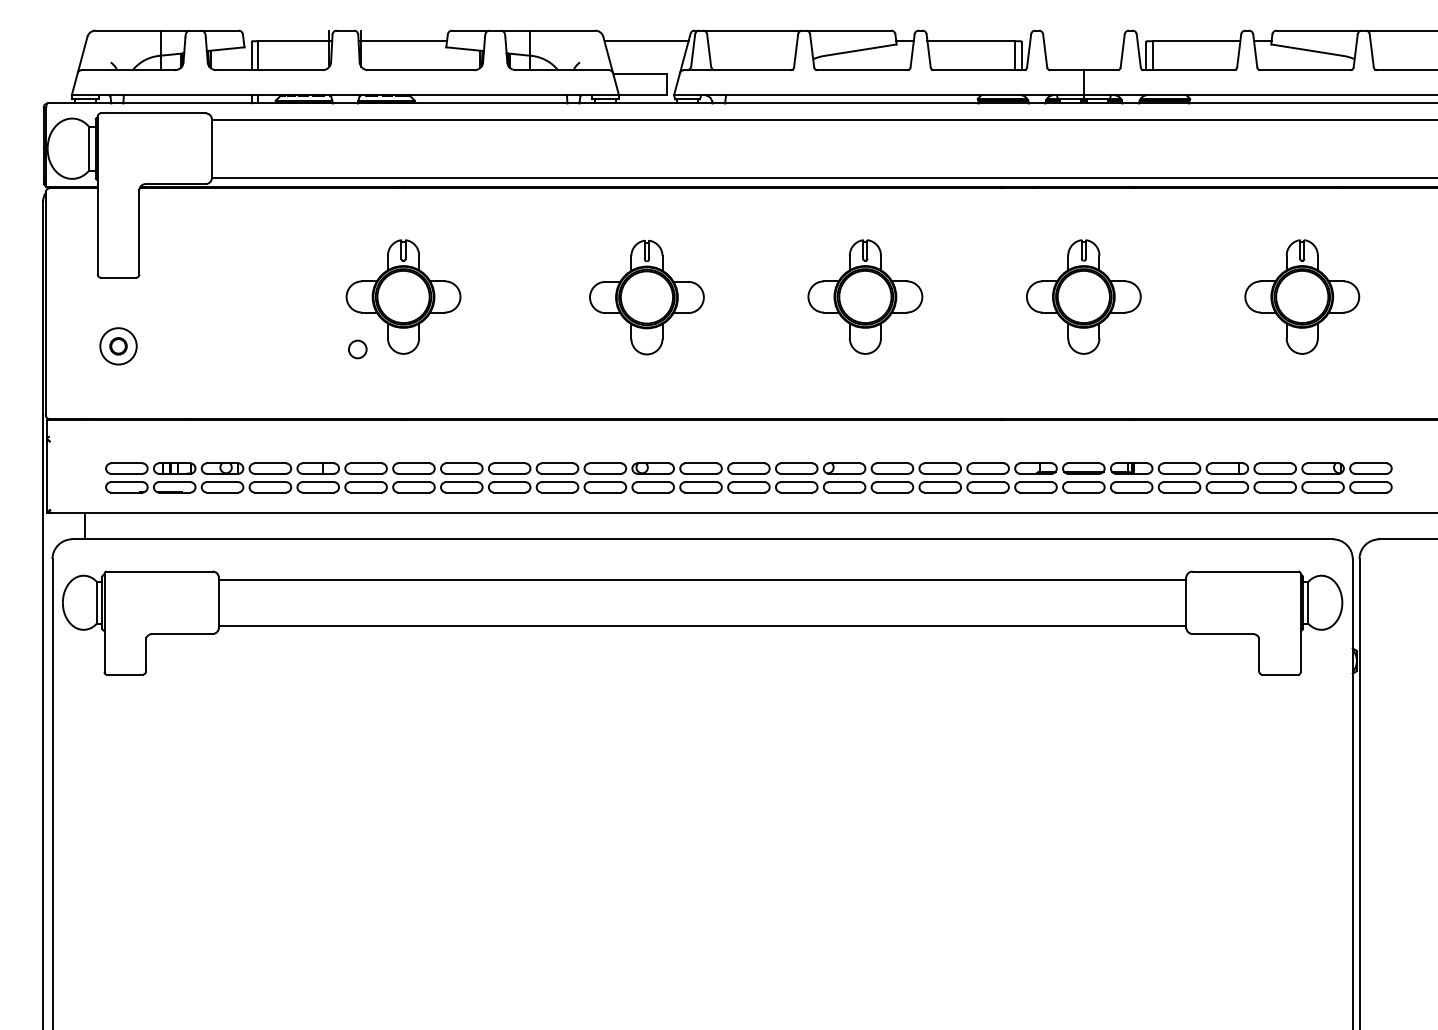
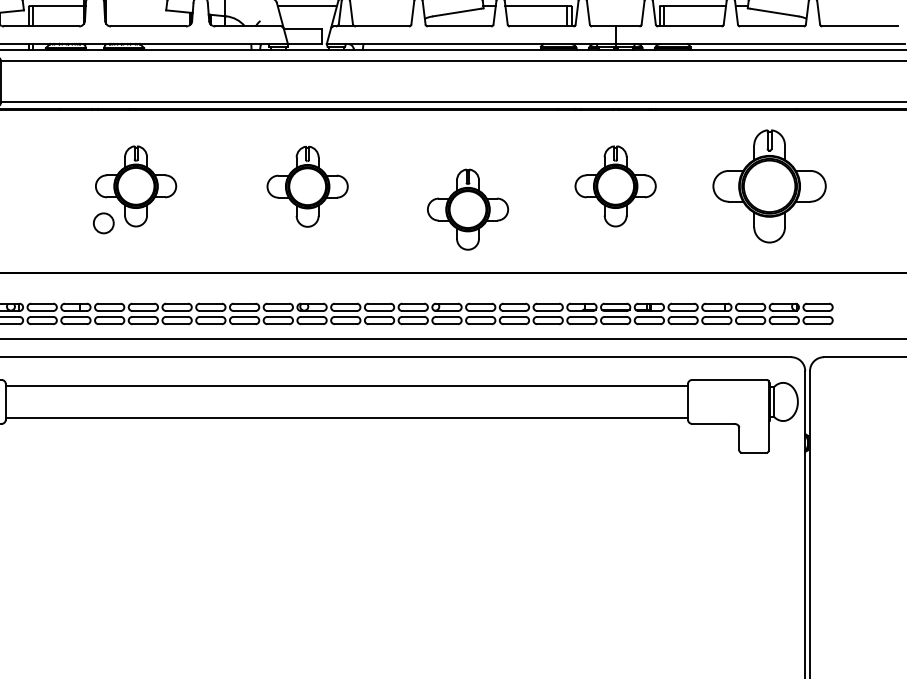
line: (402, 41) -> (135, 6), removed
part: (865, 296) -> (468, 209), moved
part: (1302, 296) -> (769, 186), size x1.4
circle: (357, 349) -> (103, 223), size x1.6

